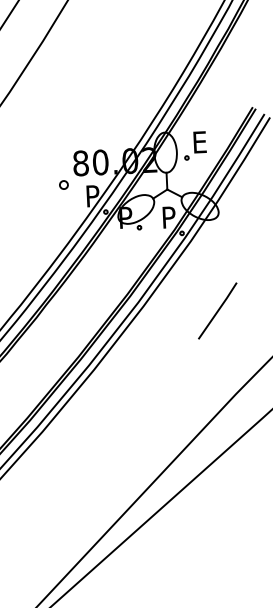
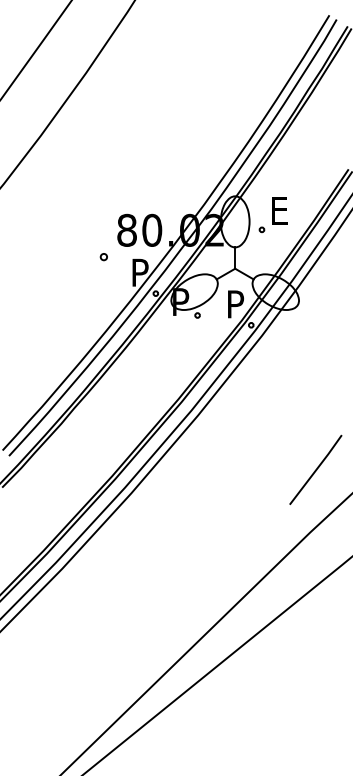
part: (63, 185) -> (103, 257), size x0.62
line: (217, 310) -> (315, 469), moved

